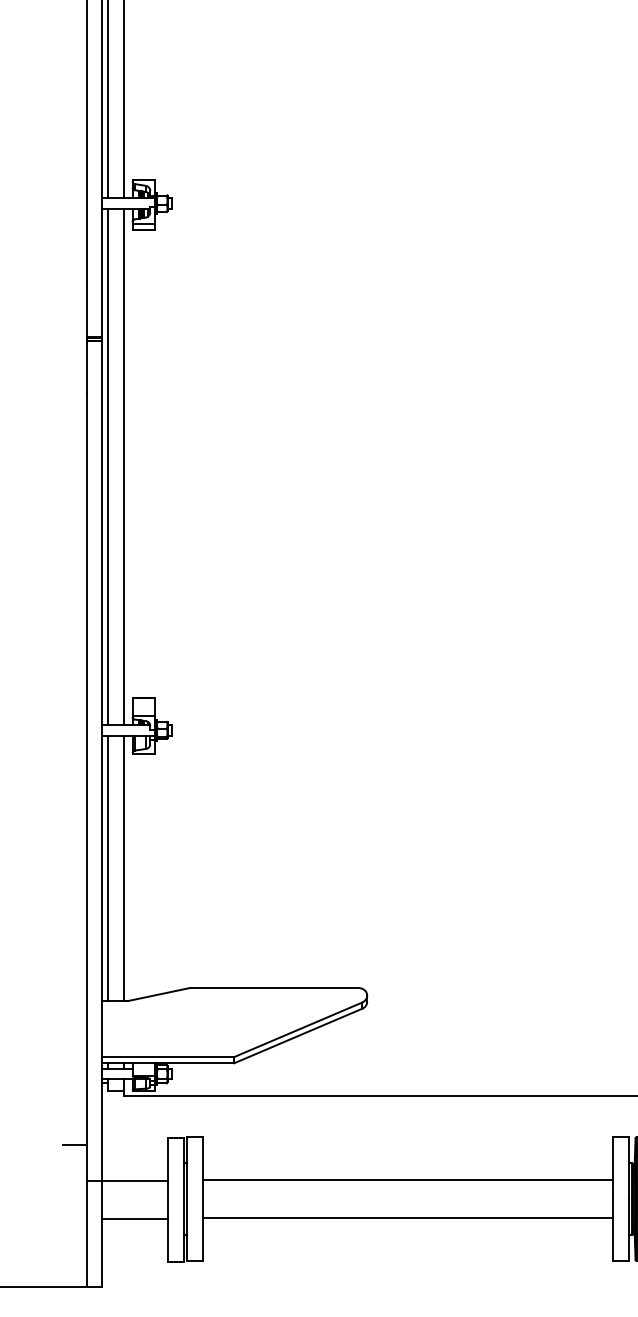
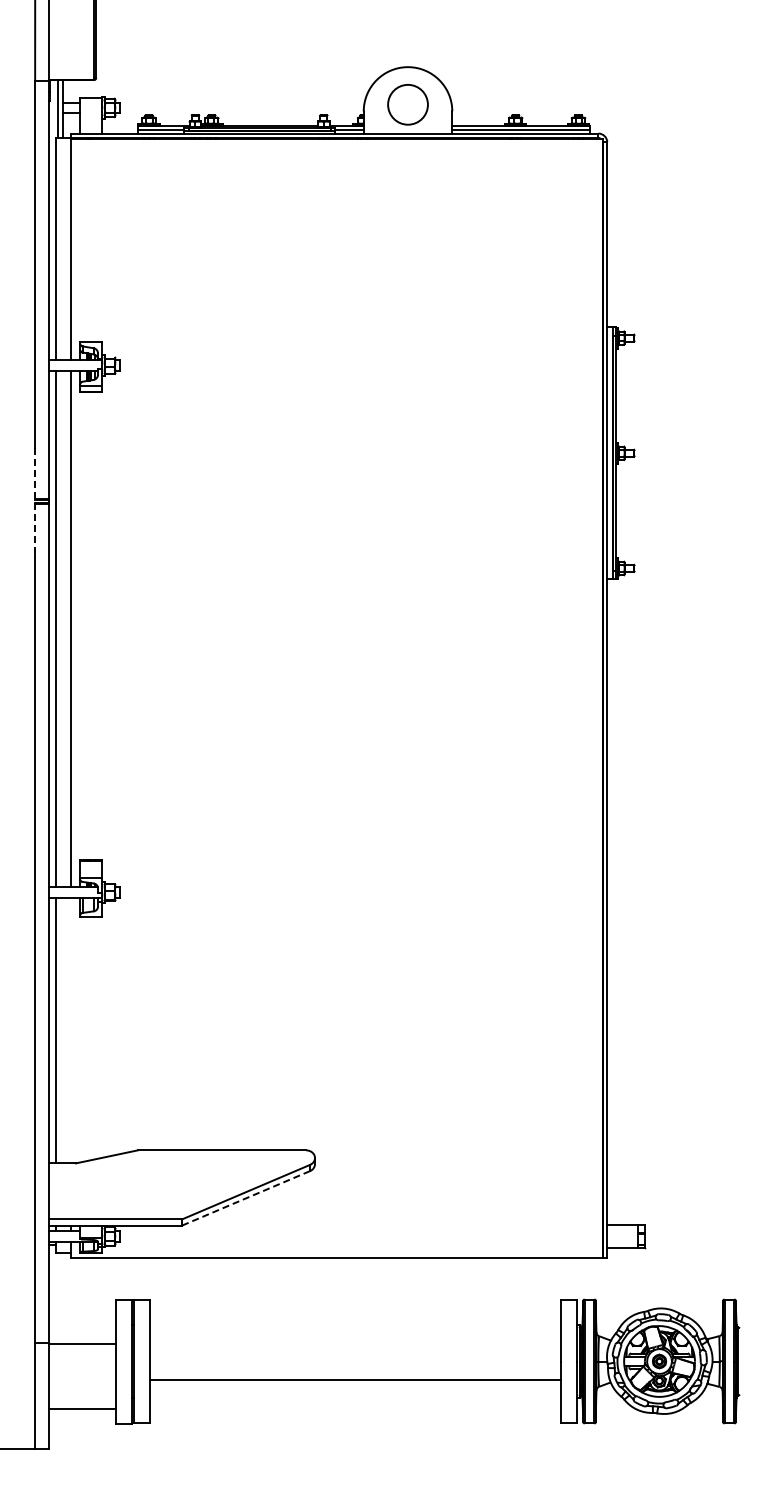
line: (87, 339) -> (35, 501), solid -> dashed
line: (123, 868) -> (71, 1030), removed
line: (298, 1036) -> (246, 1198), solid -> dashed
line: (74, 1145) -> (22, 1307), removed
line: (407, 1180) -> (355, 1342), removed
line: (134, 1219) -> (82, 1409), moved

